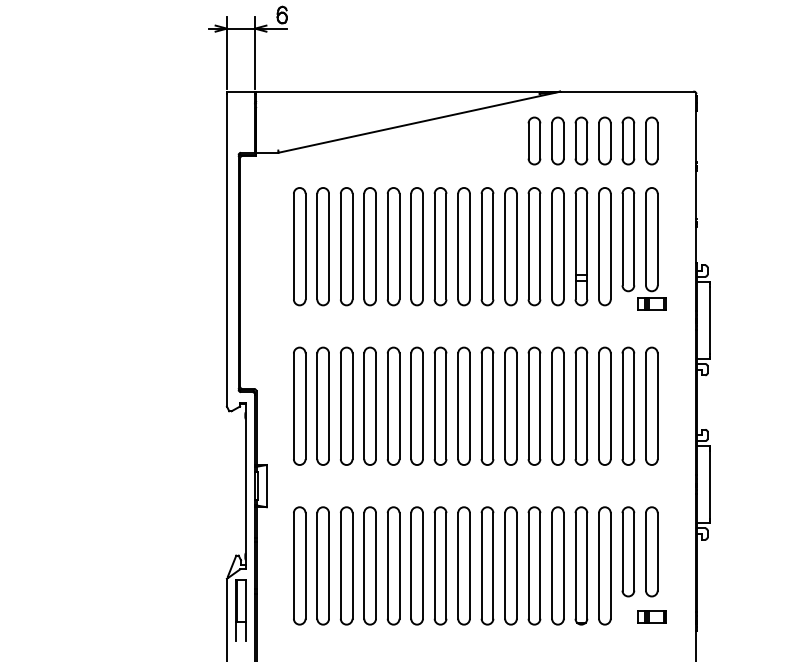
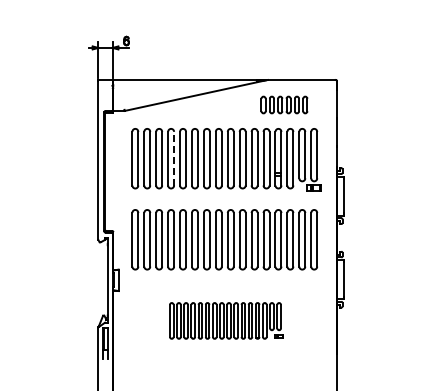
part: (593, 139) -> (284, 104), size x0.7
line: (376, 246) -> (174, 158), solid -> dashed
part: (479, 565) -> (226, 320), size x0.6

